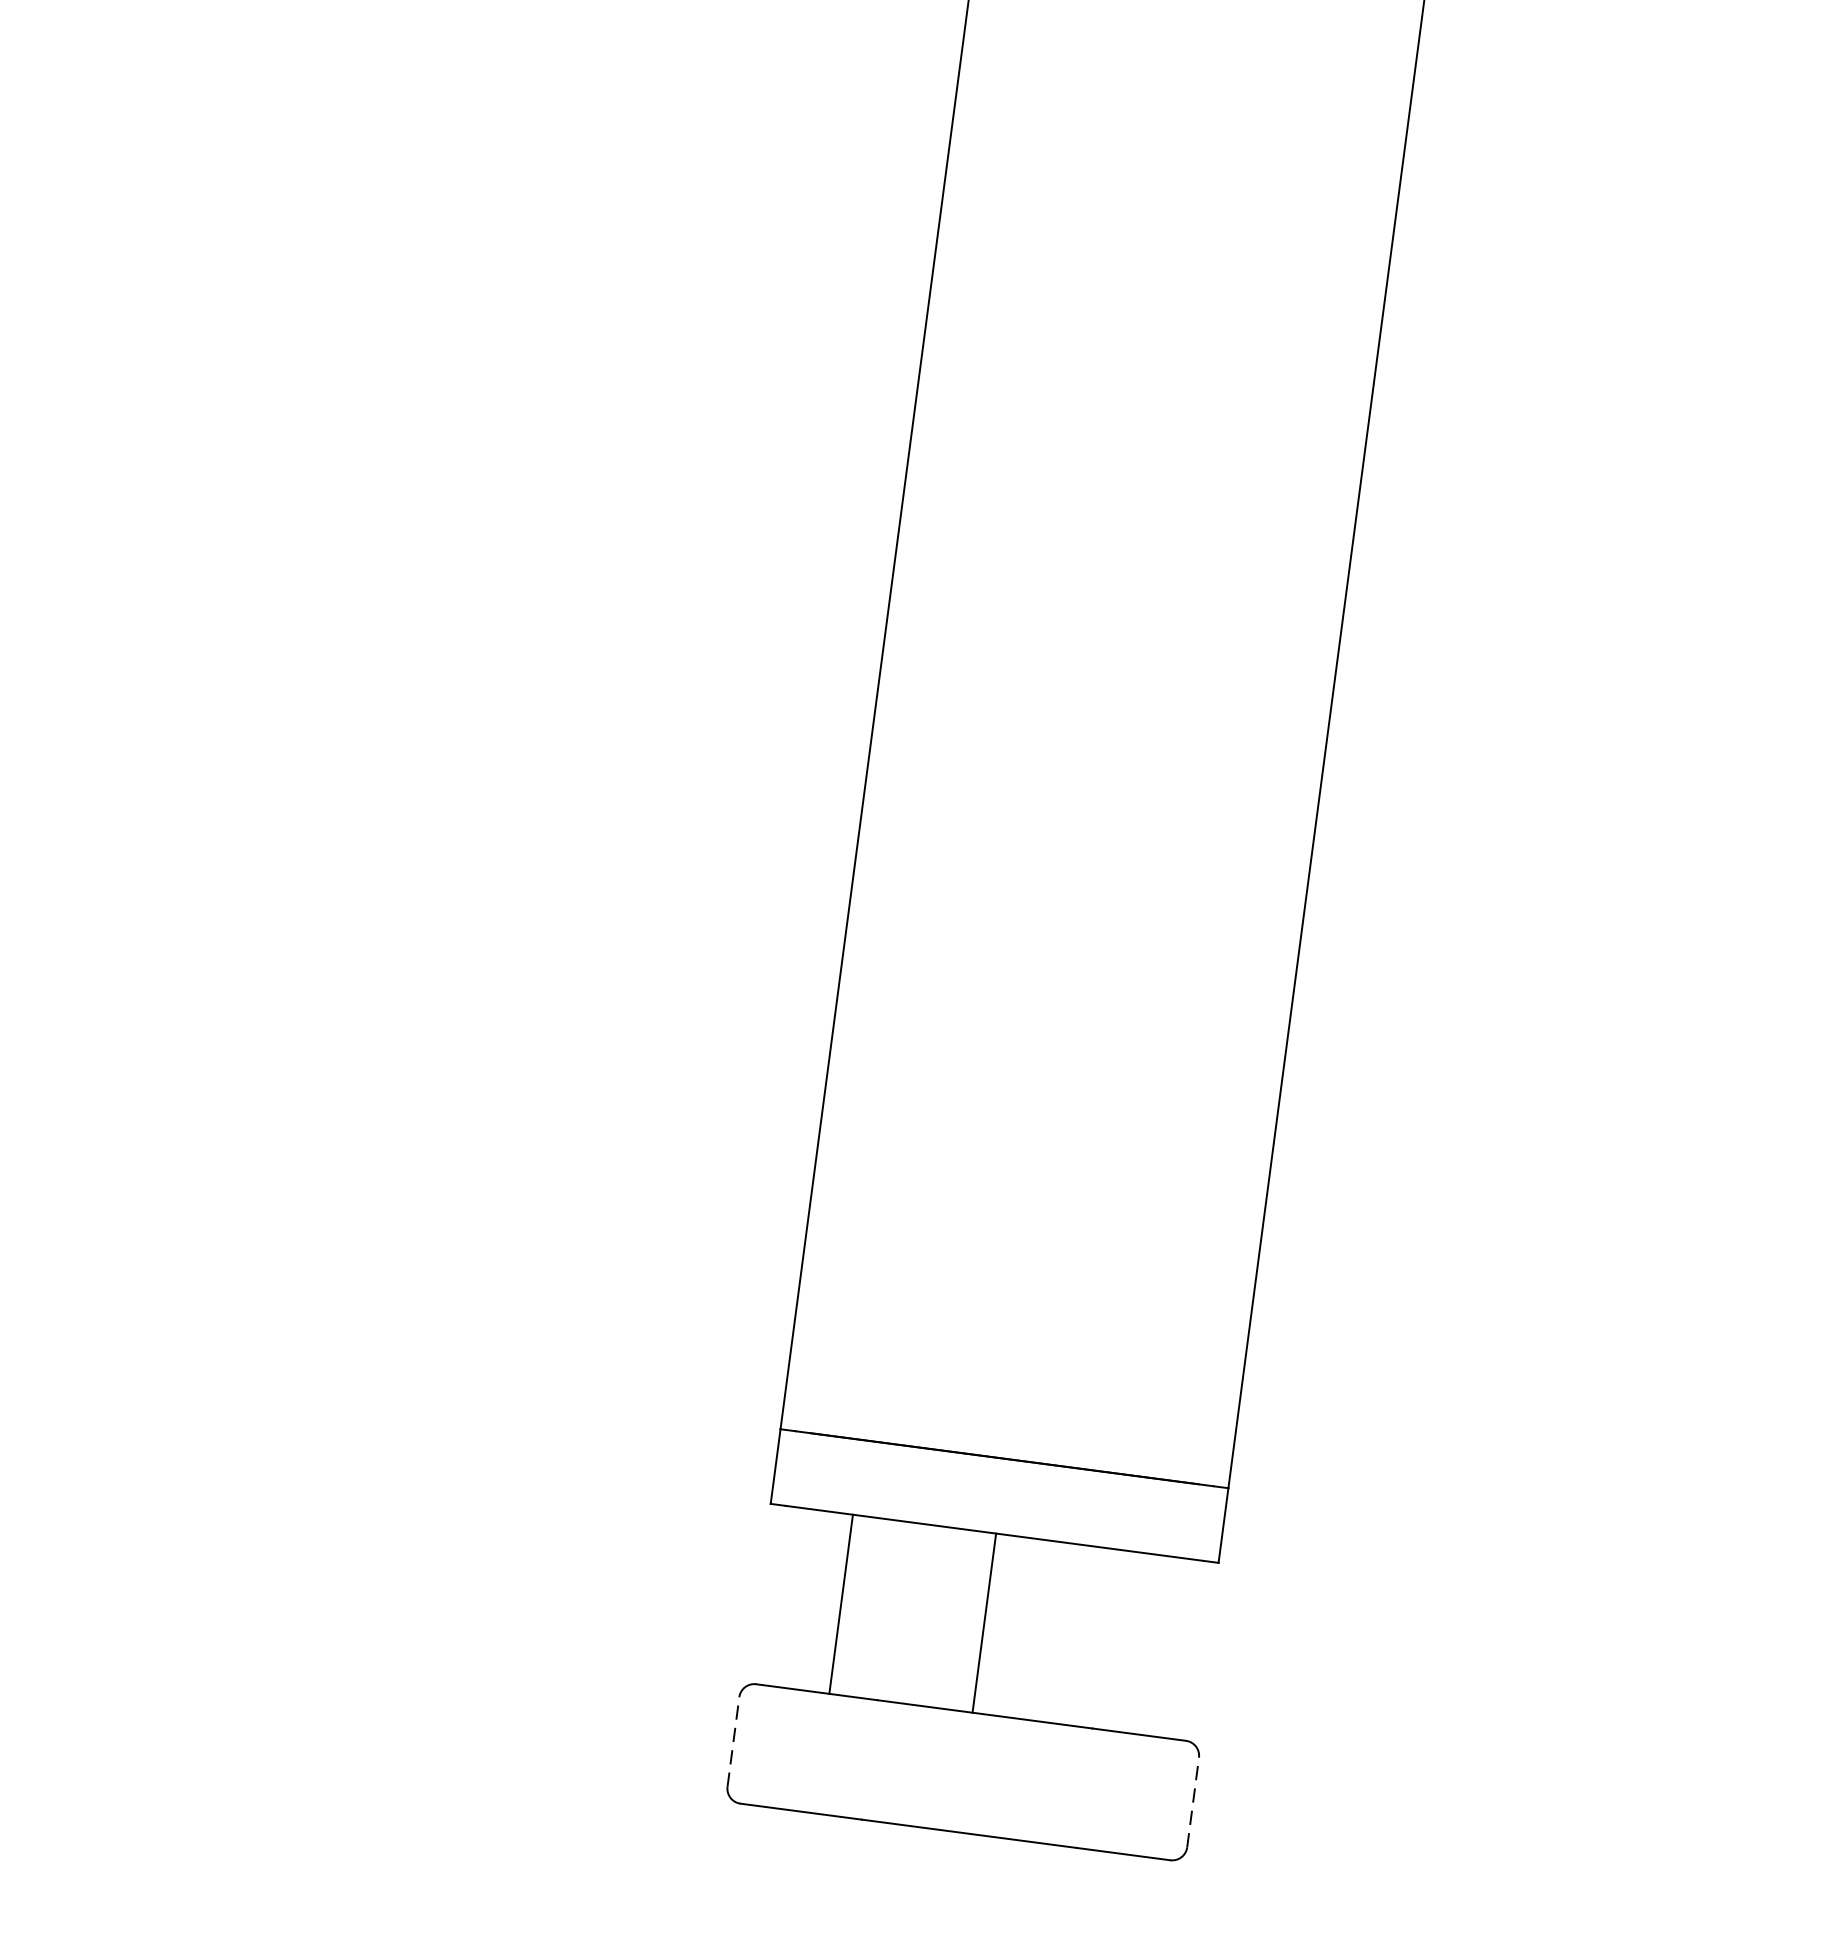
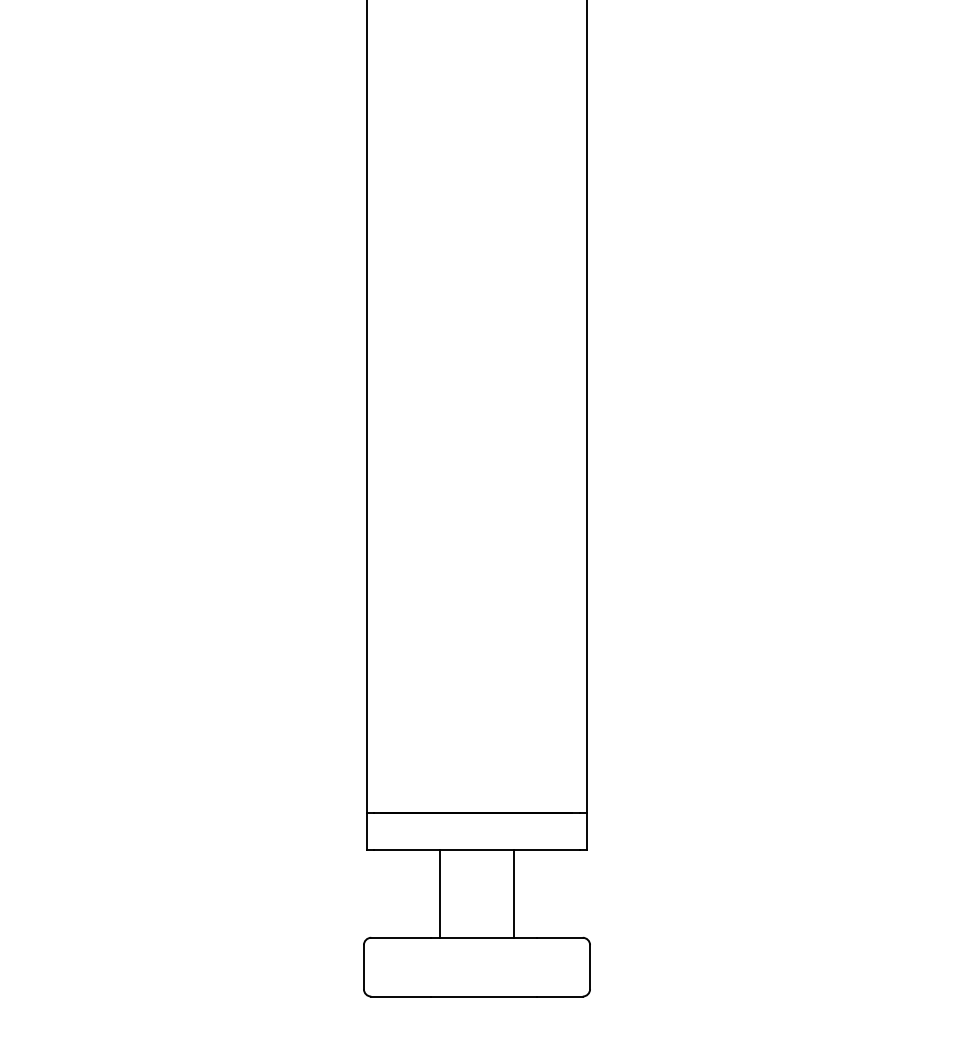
line: (841, 1603) -> (440, 893), moved
line: (983, 1622) -> (513, 893), moved
line: (732, 1740) -> (363, 966), dashed -> solid
line: (1194, 1801) -> (590, 966), dashed -> solid

